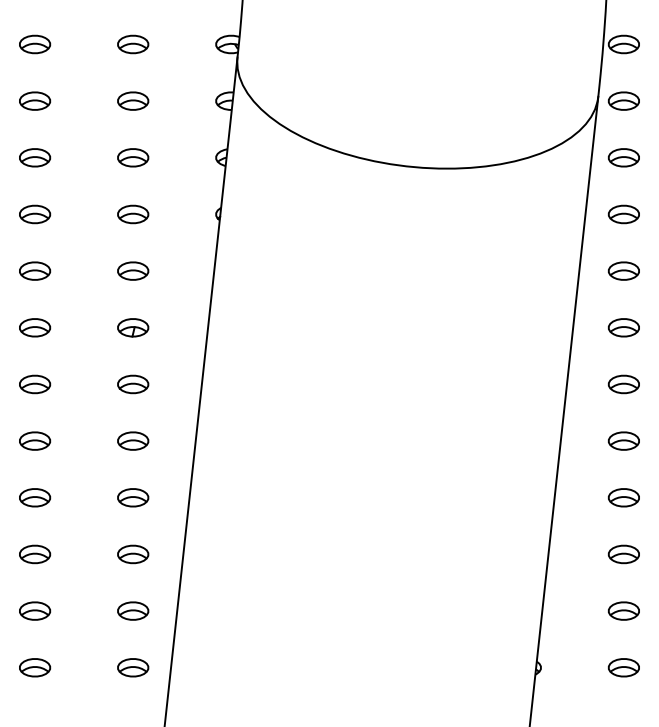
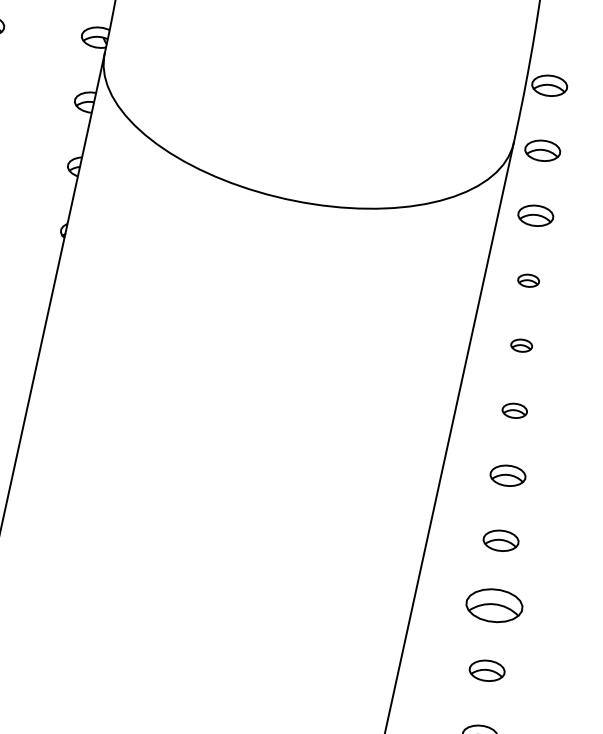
part: (623, 214) -> (528, 280), size x0.6
part: (623, 270) -> (521, 345), size x0.6
part: (623, 327) -> (514, 410), size x0.7
part: (623, 497) -> (493, 605), size x1.6

